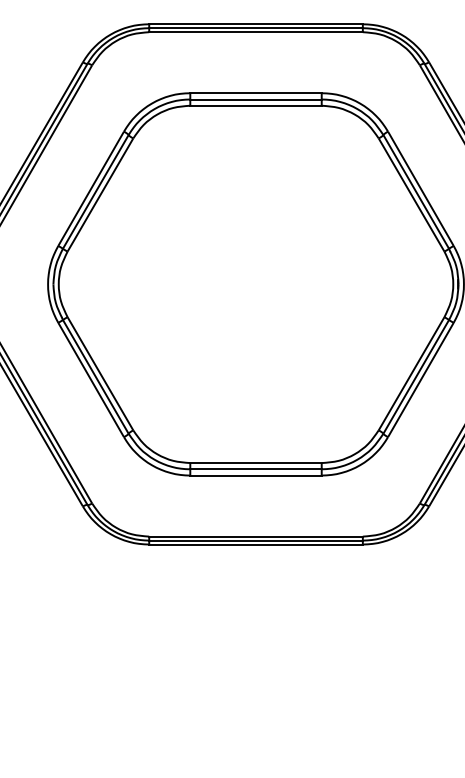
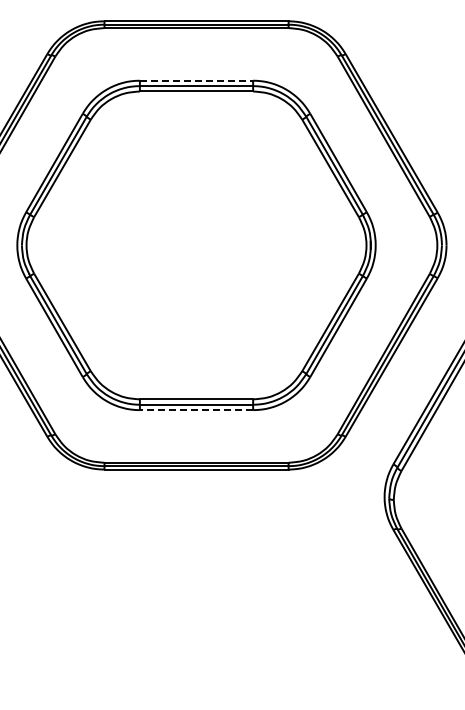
line: (255, 92) -> (196, 80), solid -> dashed
line: (255, 475) -> (196, 410), solid -> dashed

